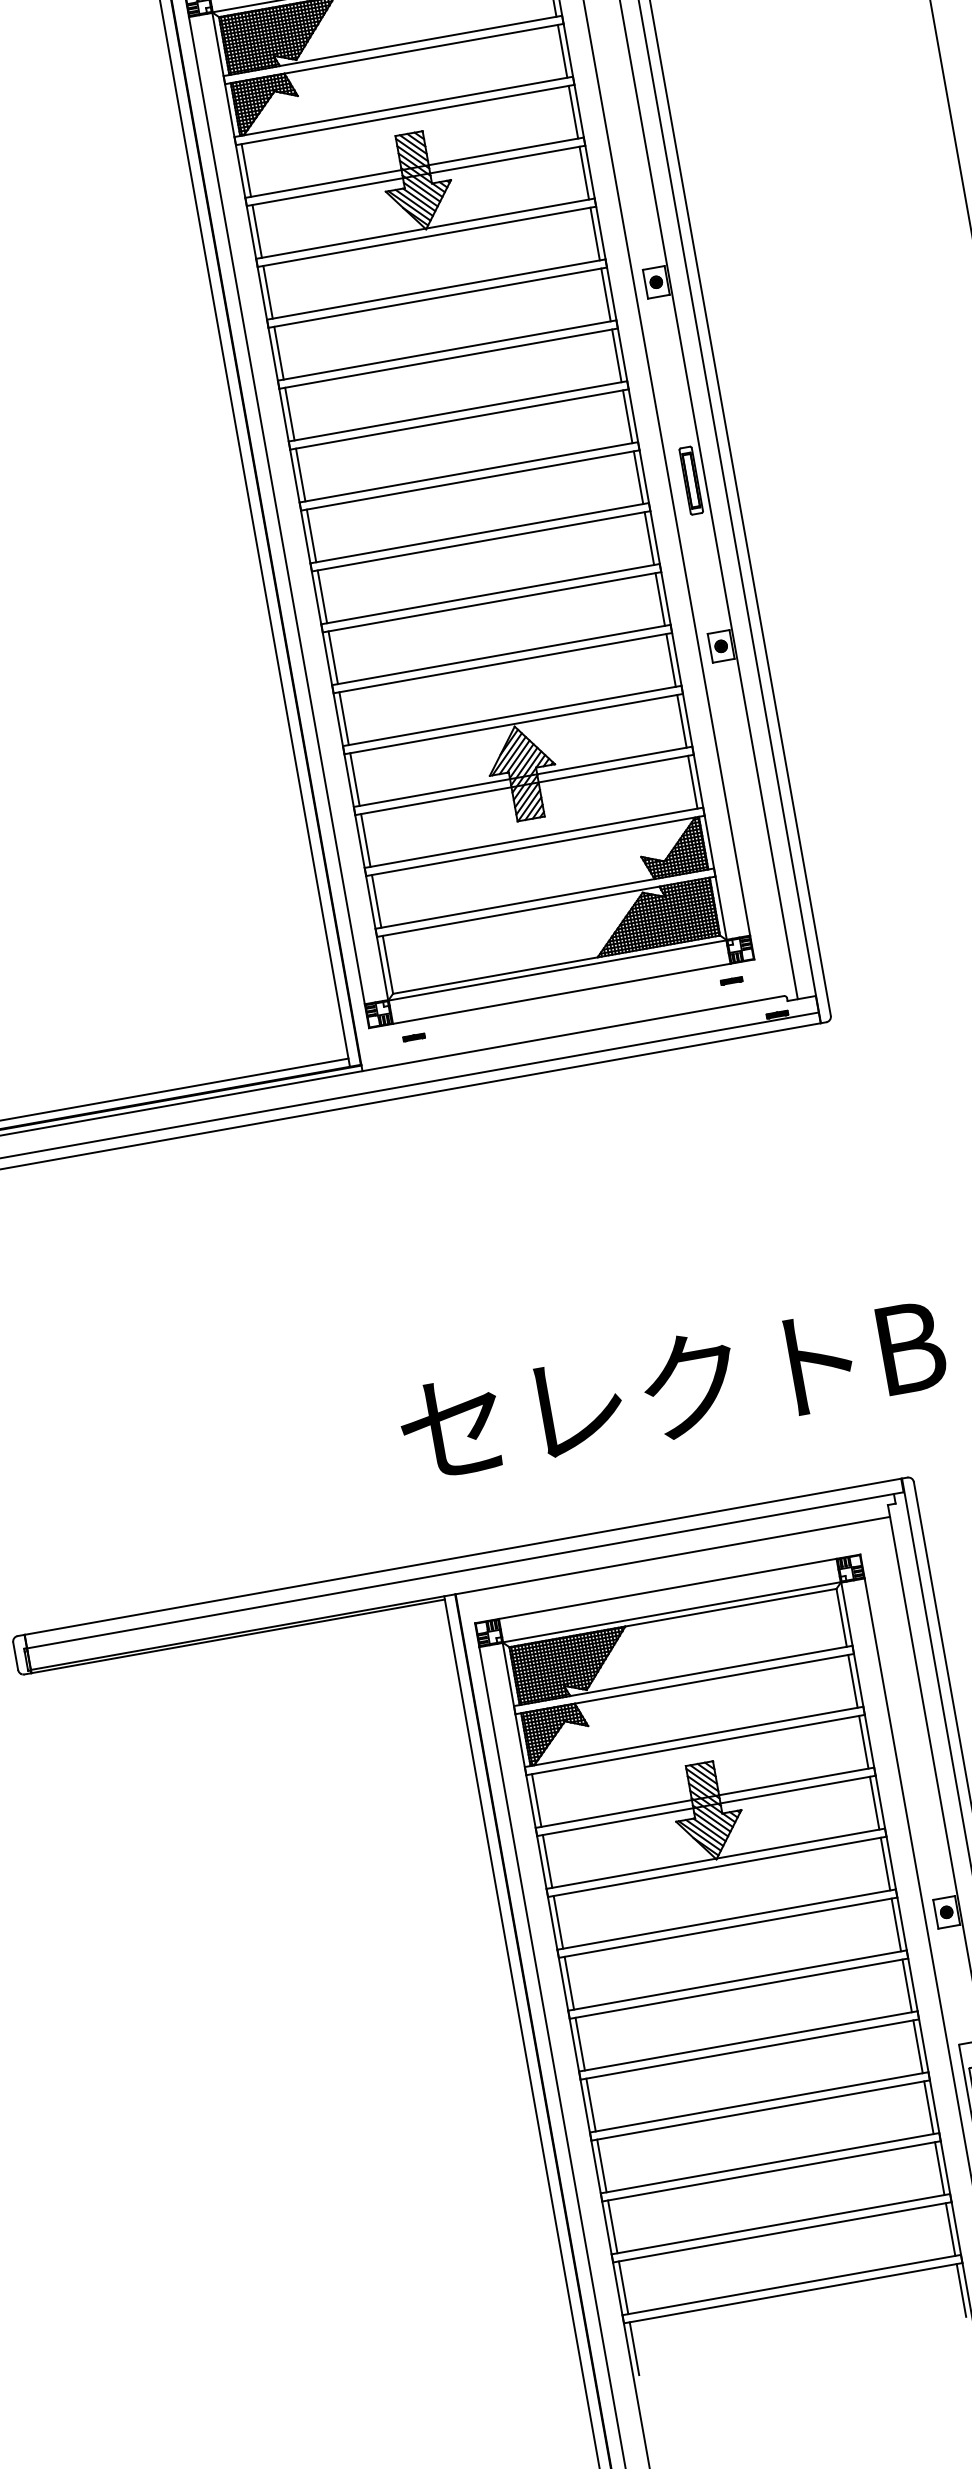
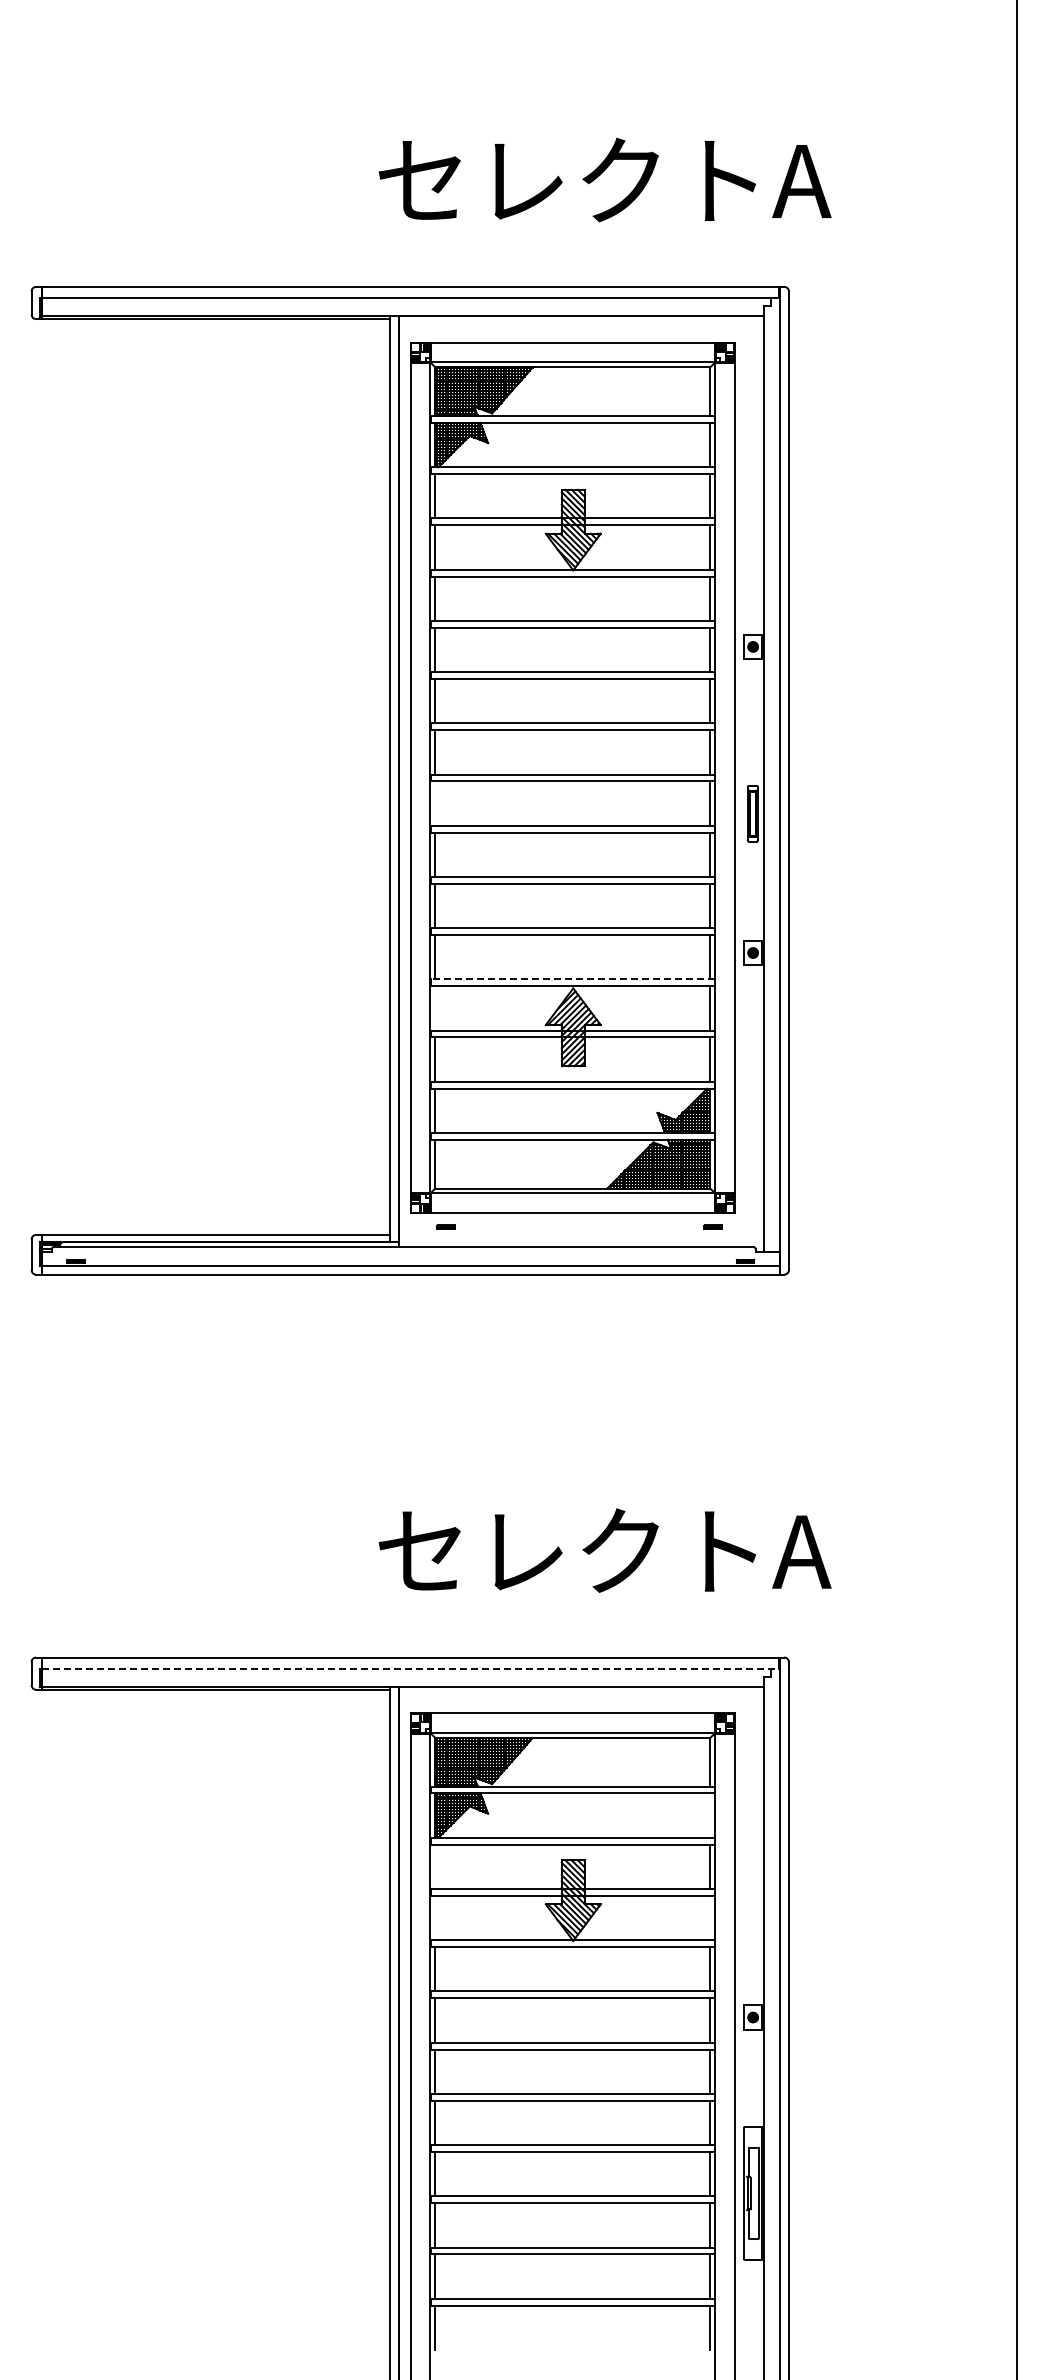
line: (311, 535) -> (435, 803), removed
line: (511, 716) -> (572, 979), solid -> dashed
line: (355, 779) -> (435, 1008), removed
text: (906, 1347) -> (802, 1551), セレクトB -> セレクトA
line: (466, 1569) -> (411, 1668), solid -> dashed
line: (853, 1681) -> (710, 1815), removed
line: (536, 1800) -> (435, 1866), removed
line: (874, 1802) -> (710, 1917), removed
line: (547, 1860) -> (435, 1917), removed

